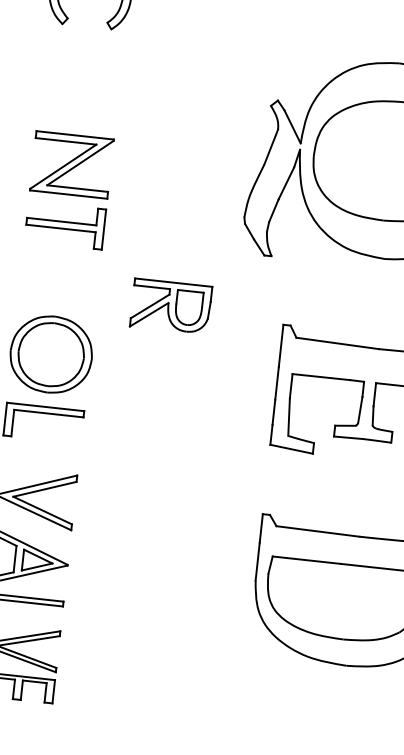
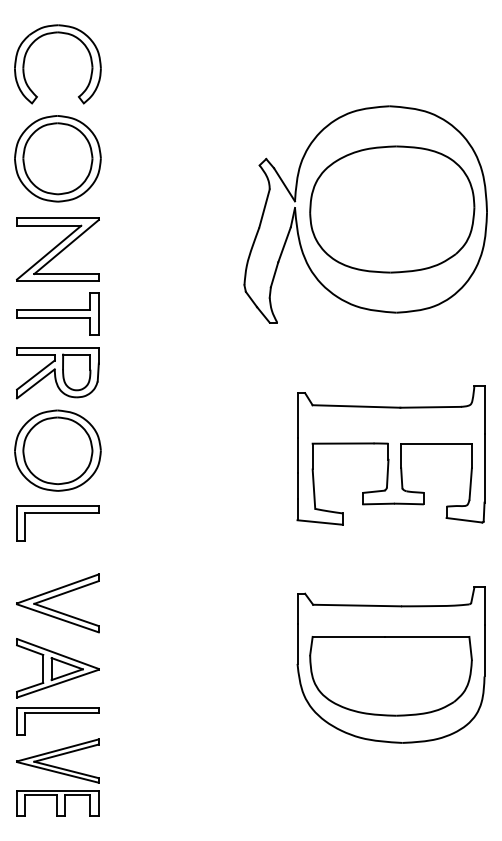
part: (80, 78) -> (57, 158), added
part: (170, 307) -> (57, 373), moved

